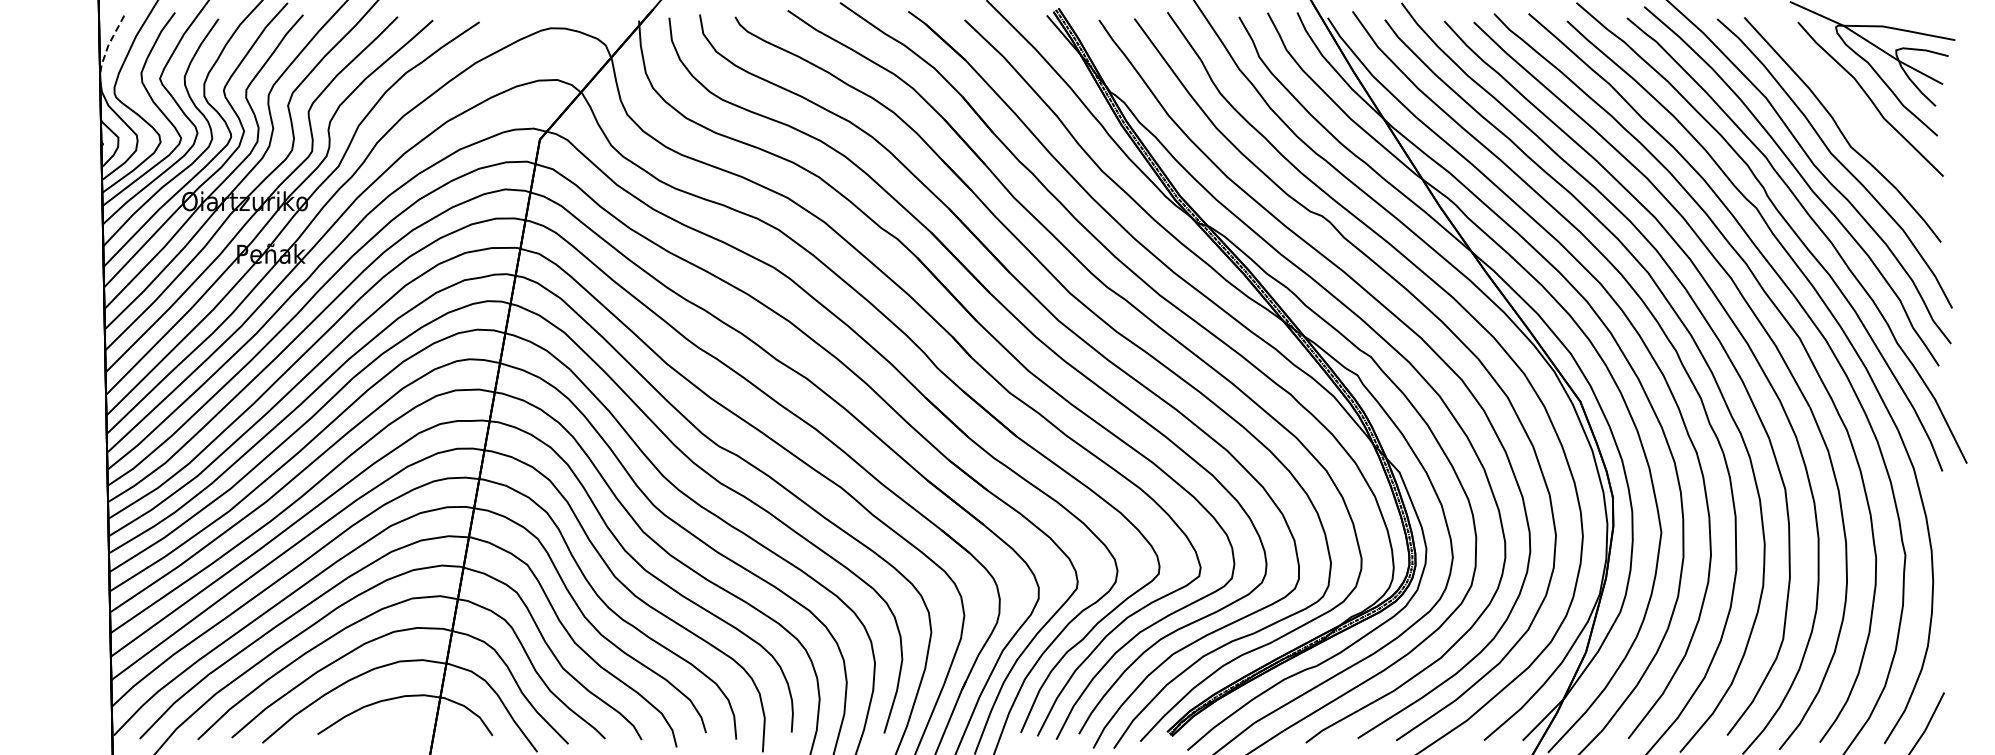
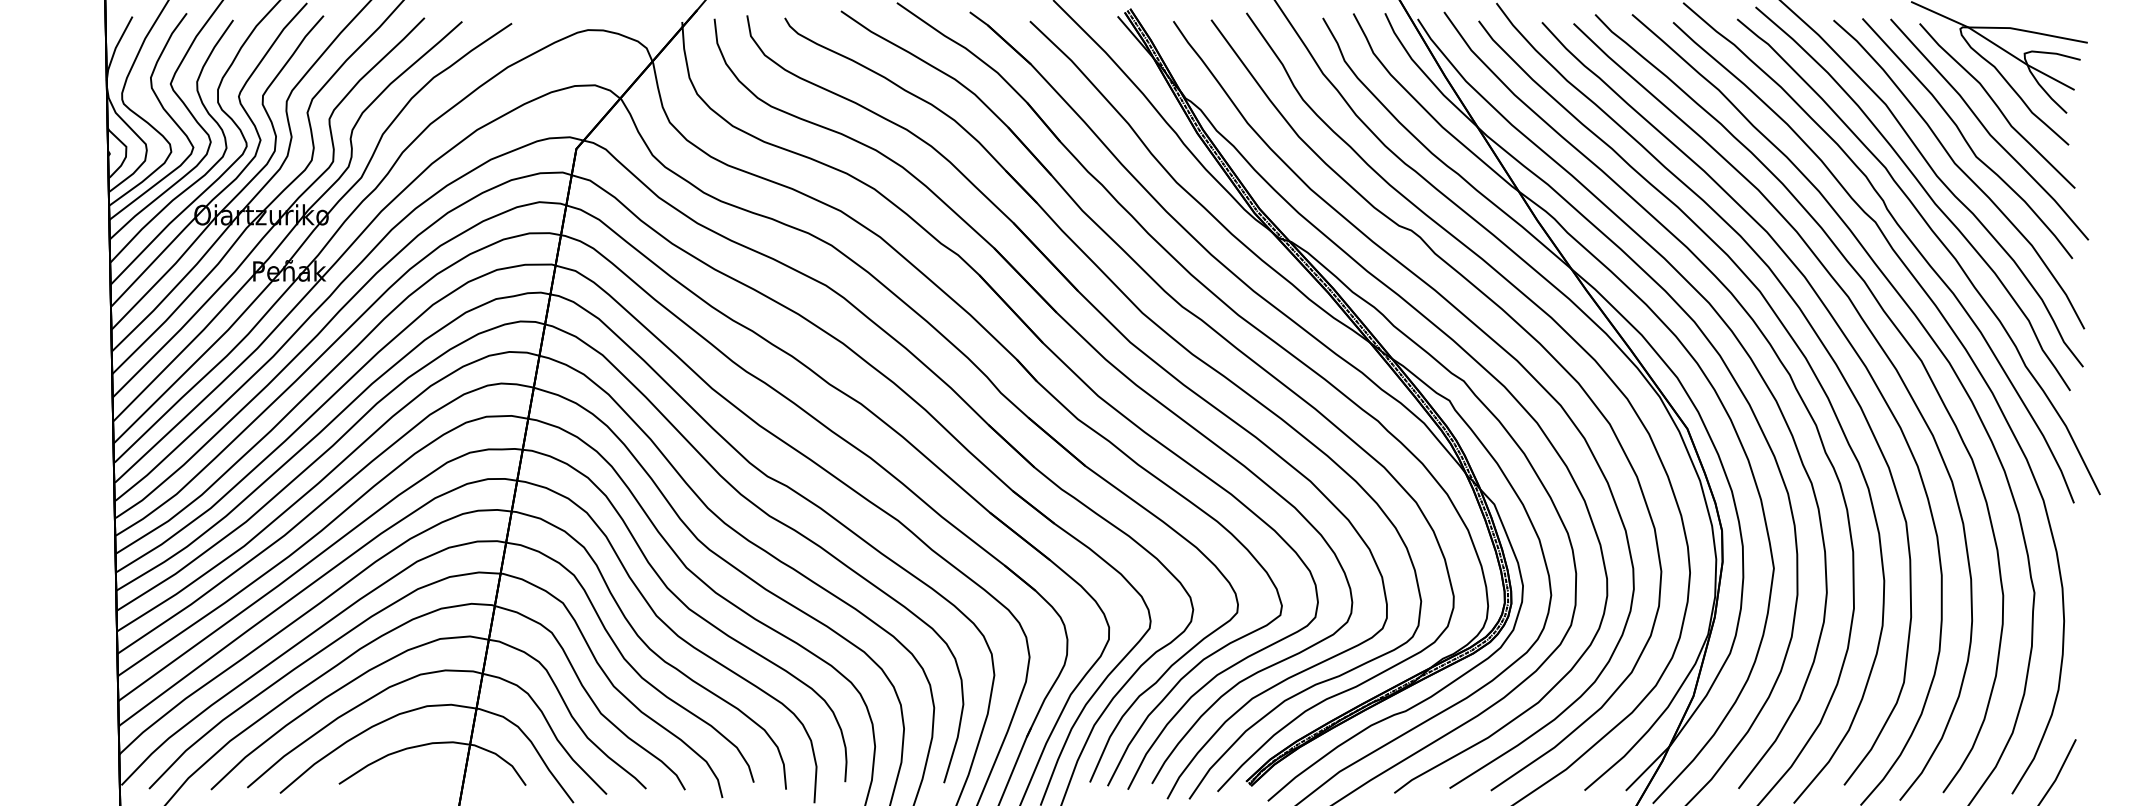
line: (108, 45) -> (115, 48), dashed -> solid
curve: (1862, 122) -> (1988, 130), added

